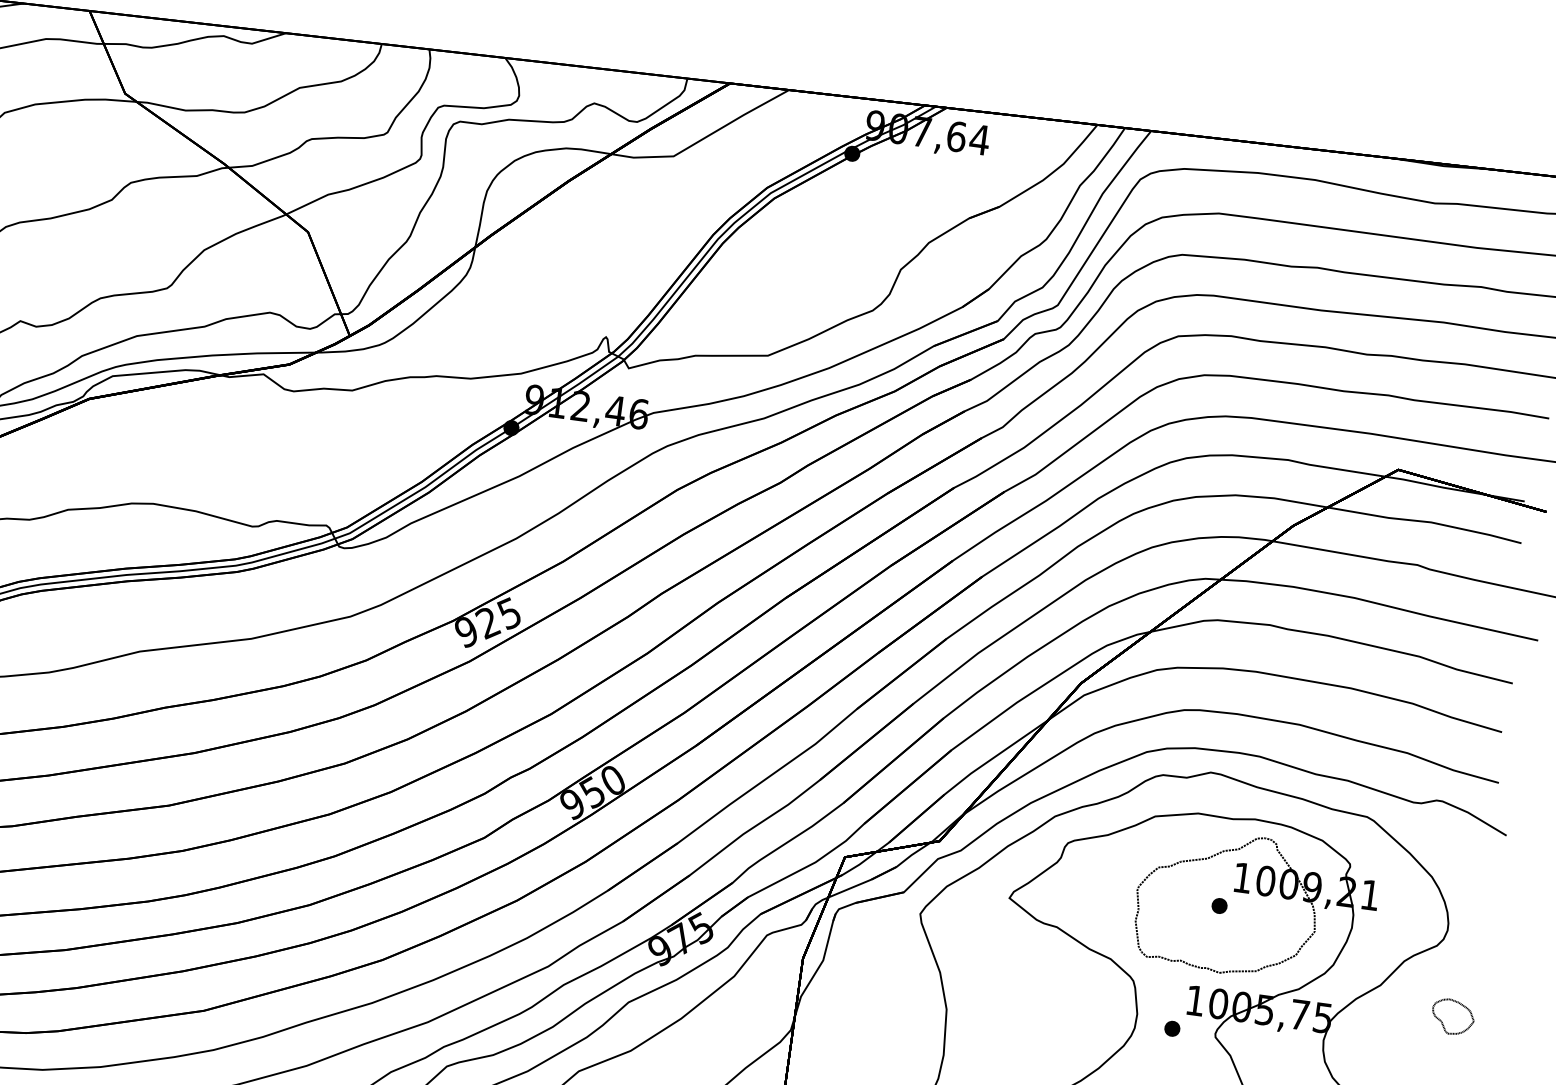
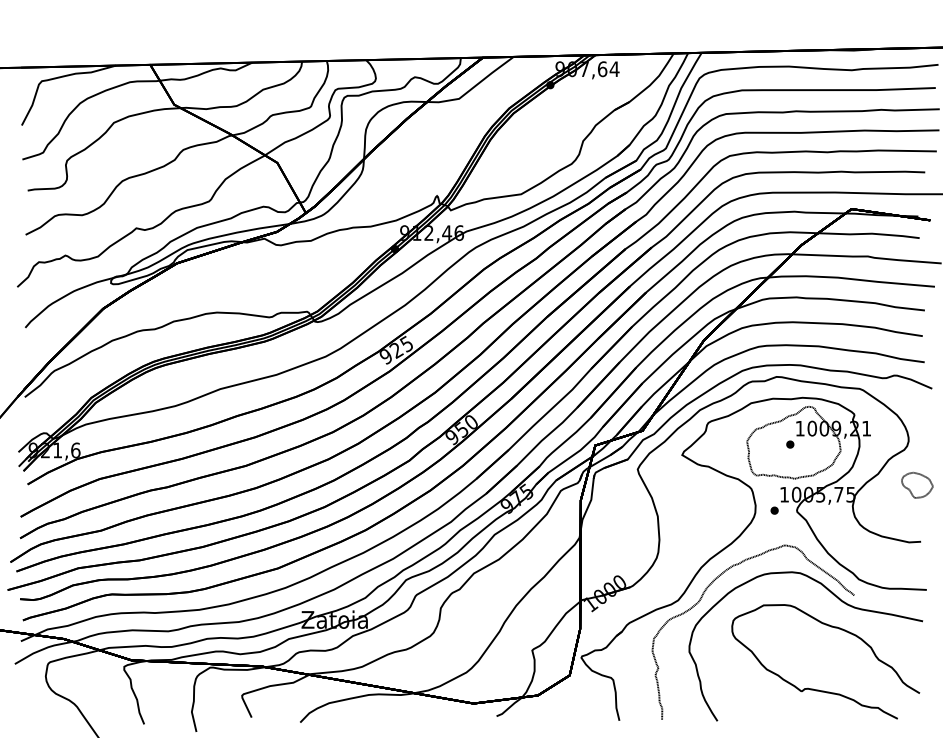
part: (1453, 1015) -> (917, 484), size x1.43

